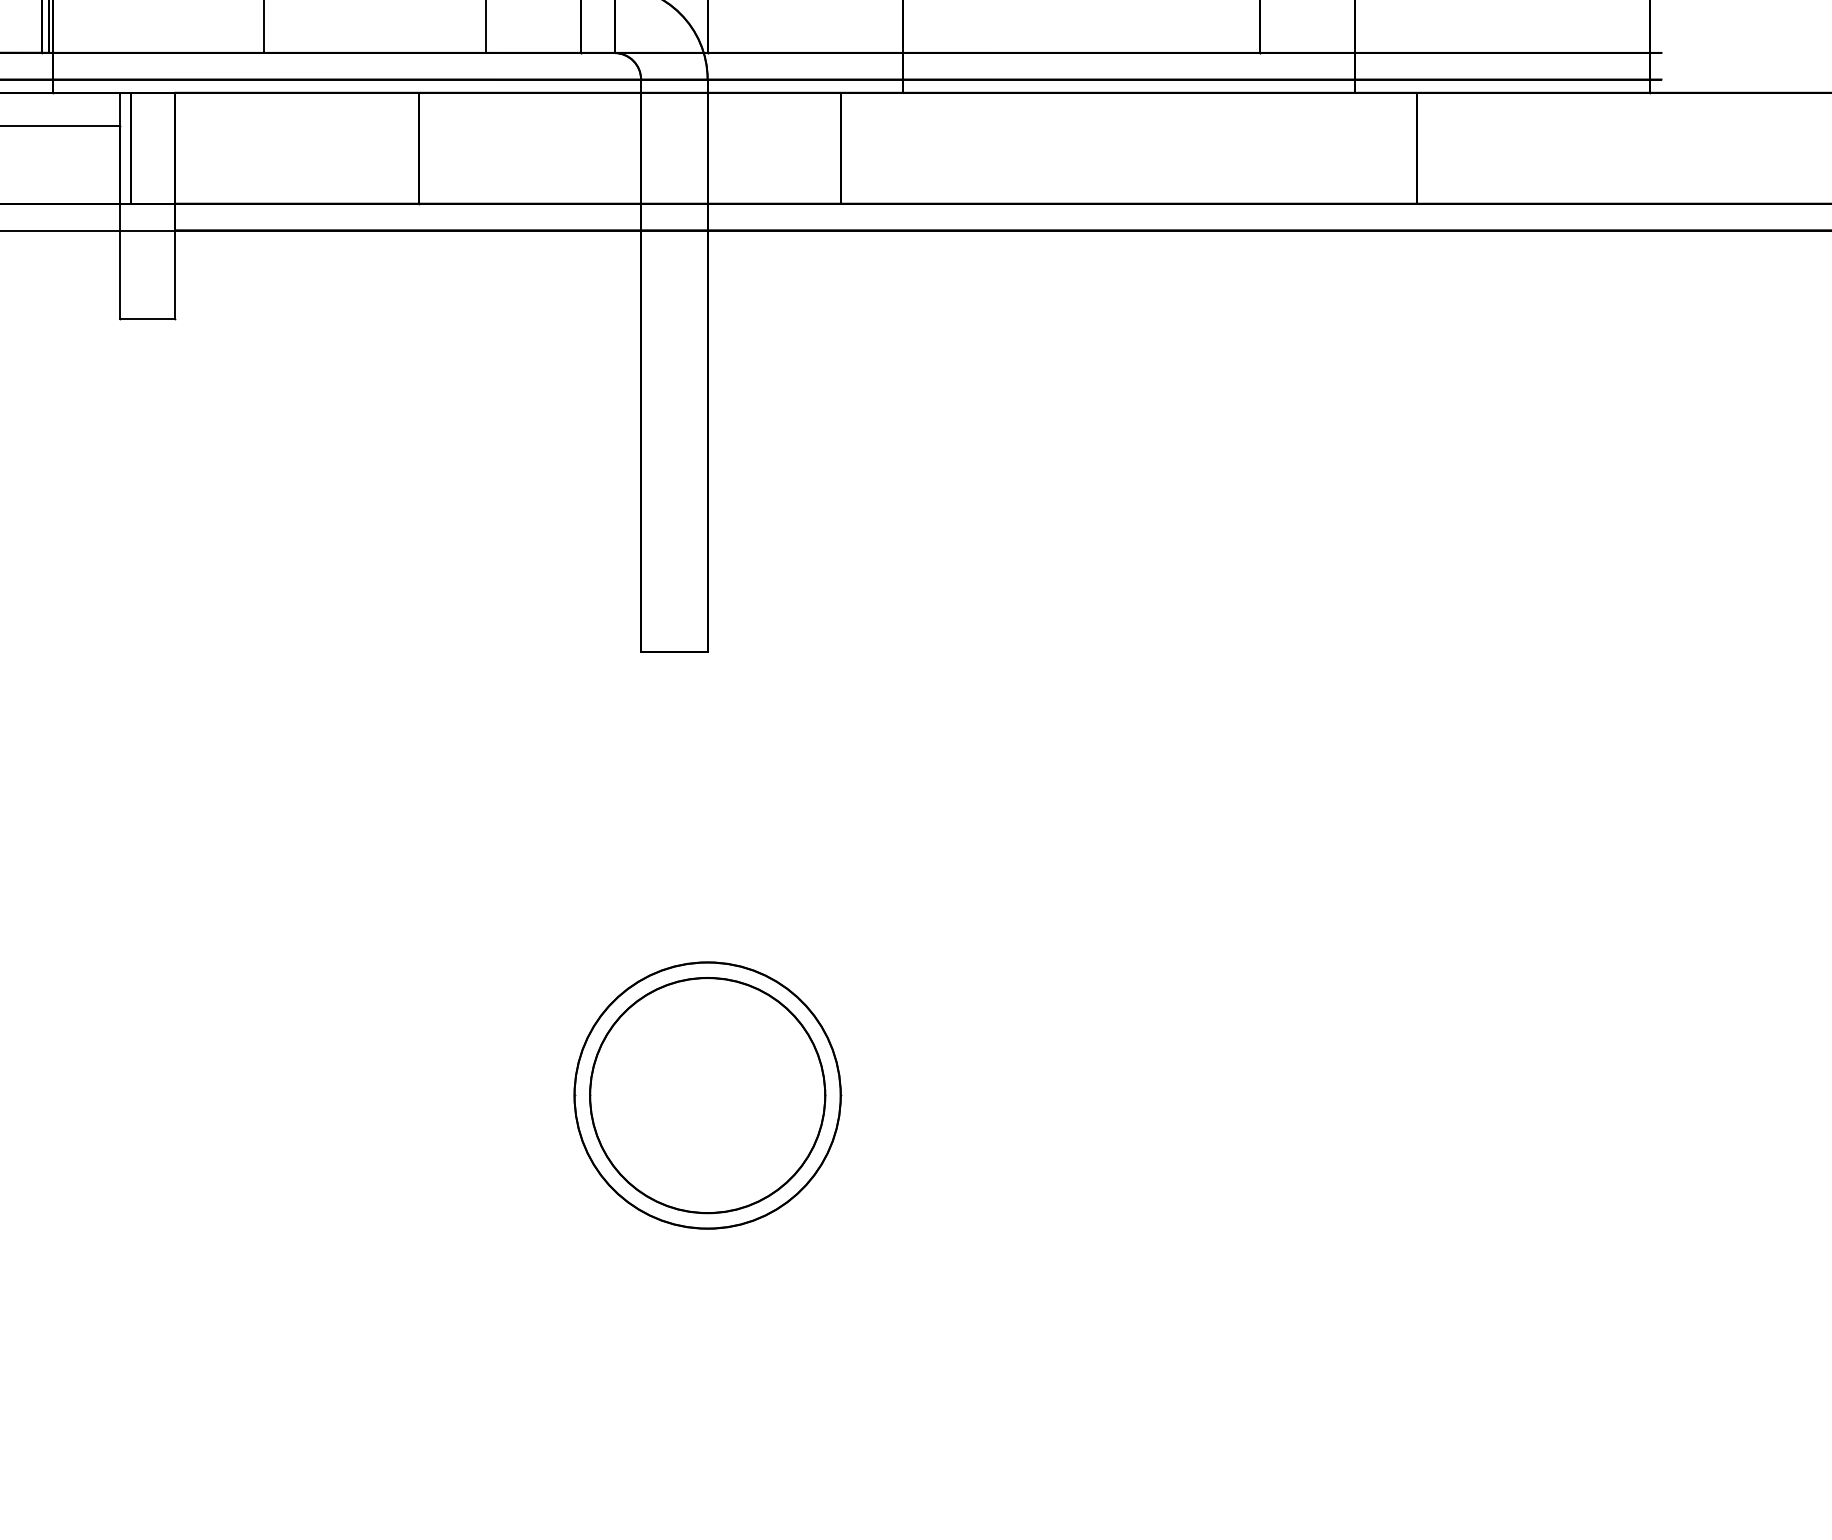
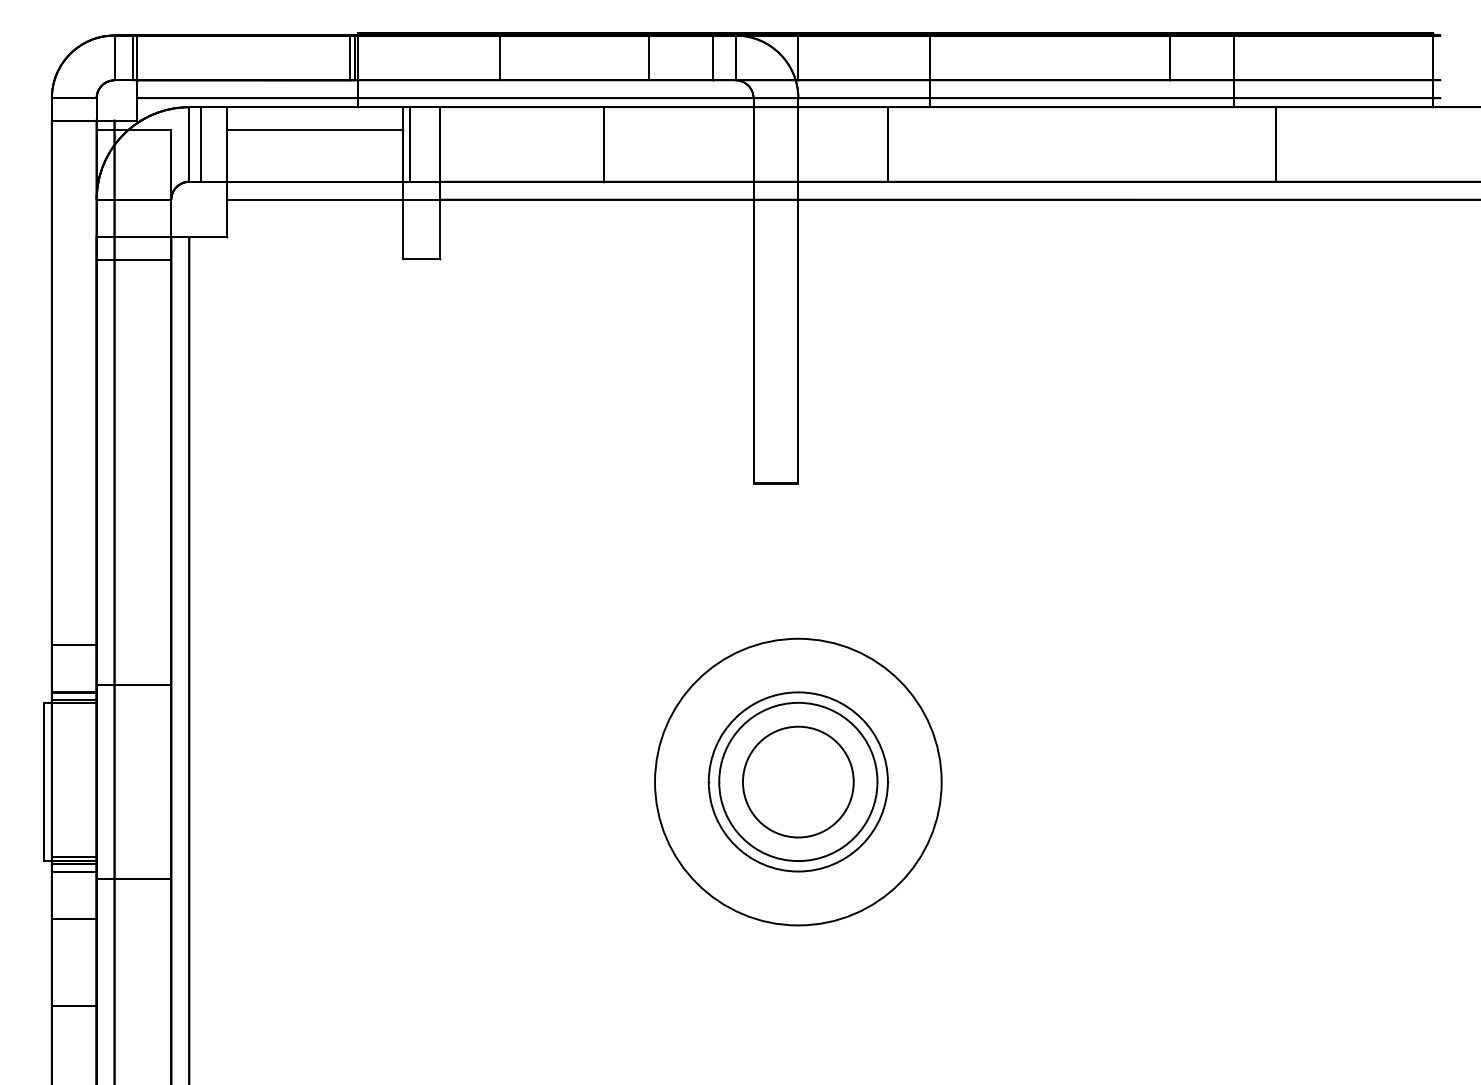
circle: (706, 1094) -> (797, 781), size x1.6
circle: (707, 1094) -> (798, 781), size x0.7

